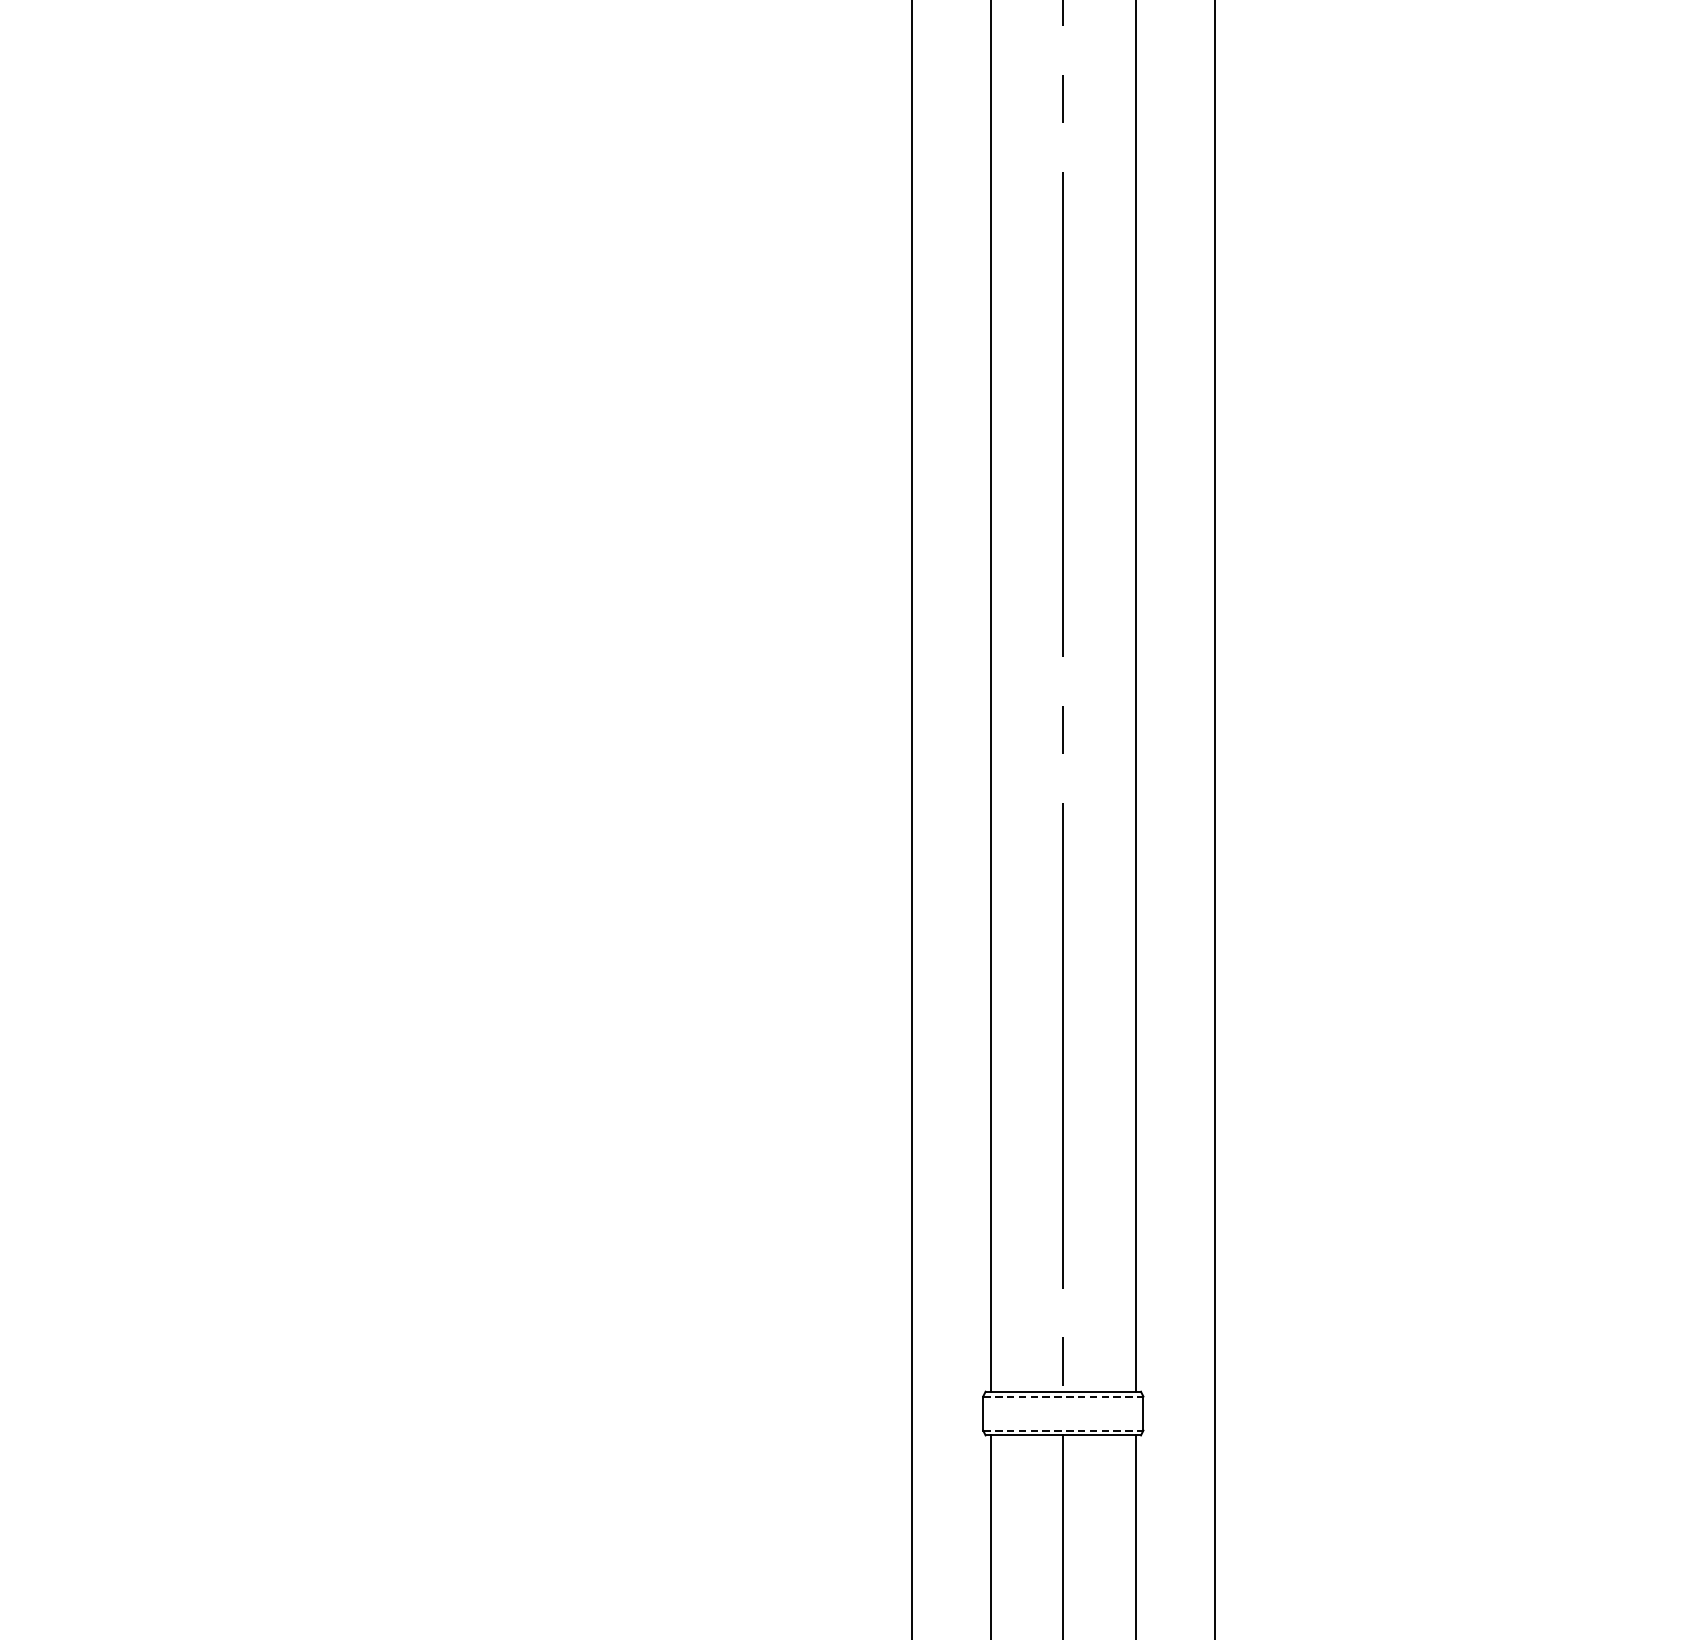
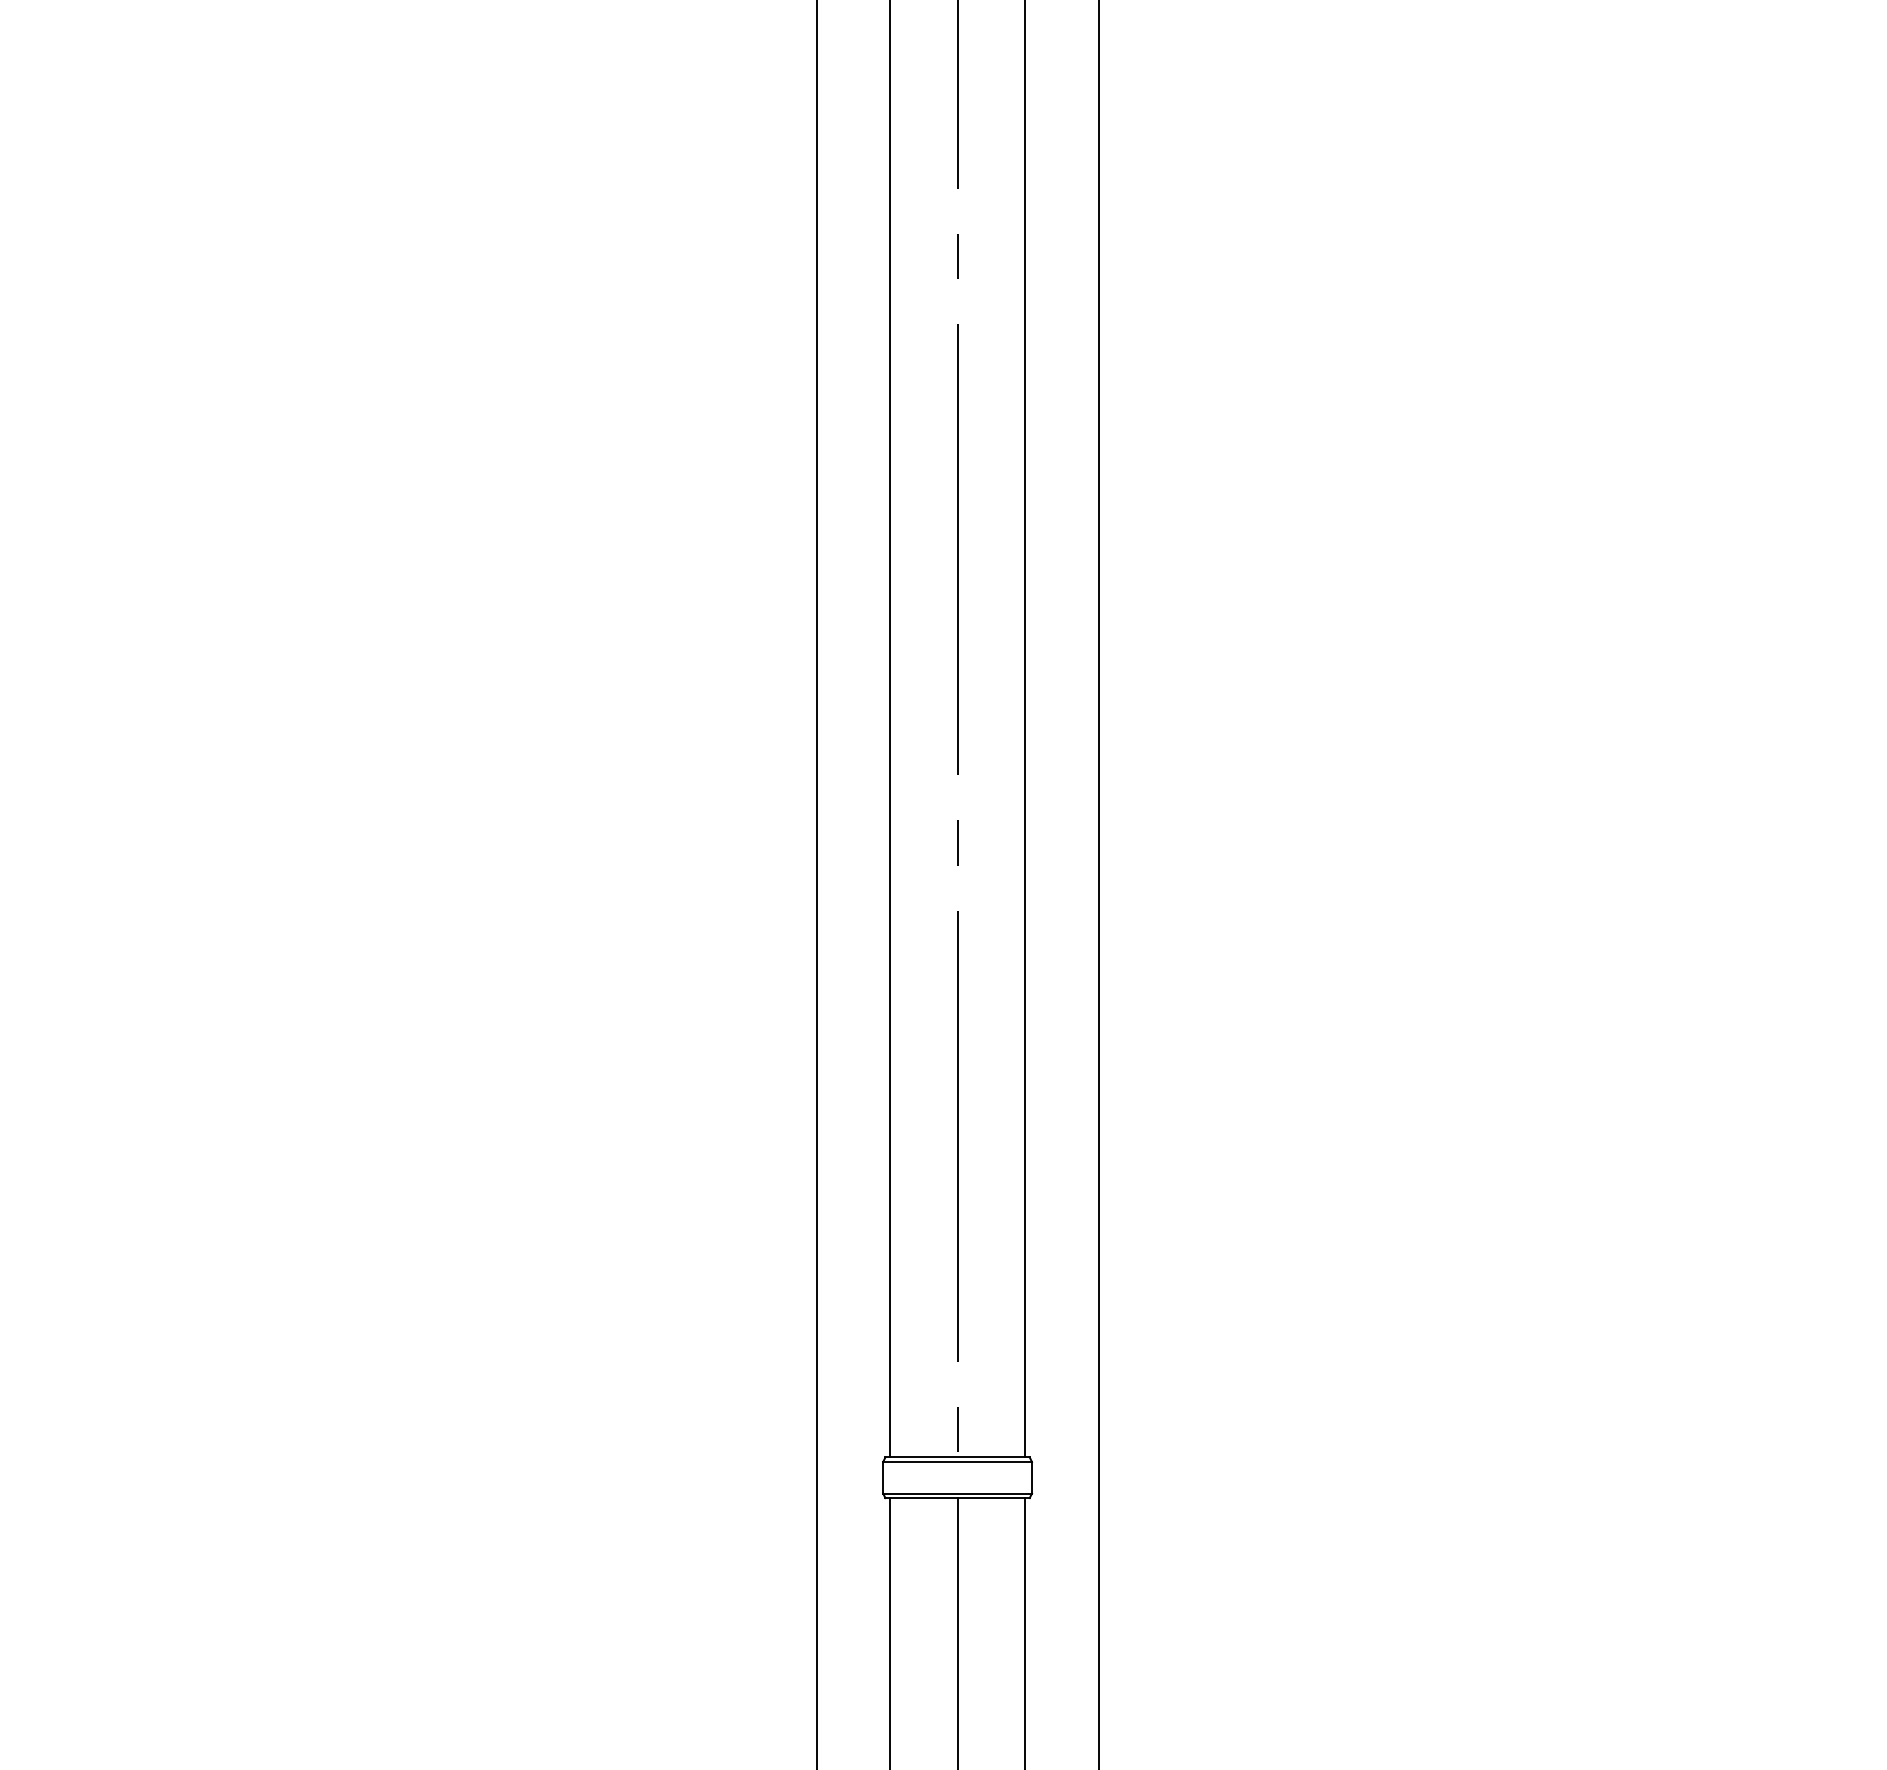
line: (1064, 1396) -> (958, 1461), dashed -> solid
line: (1064, 1430) -> (958, 1493), dashed -> solid

